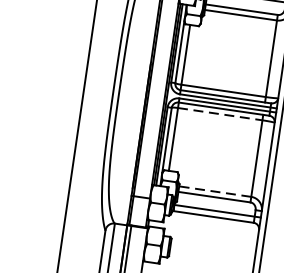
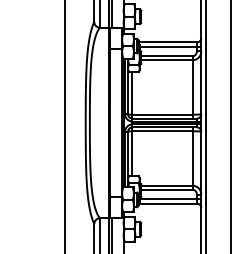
line: (220, 114) -> (162, 131), dashed -> solid
line: (214, 191) -> (166, 185), dashed -> solid

